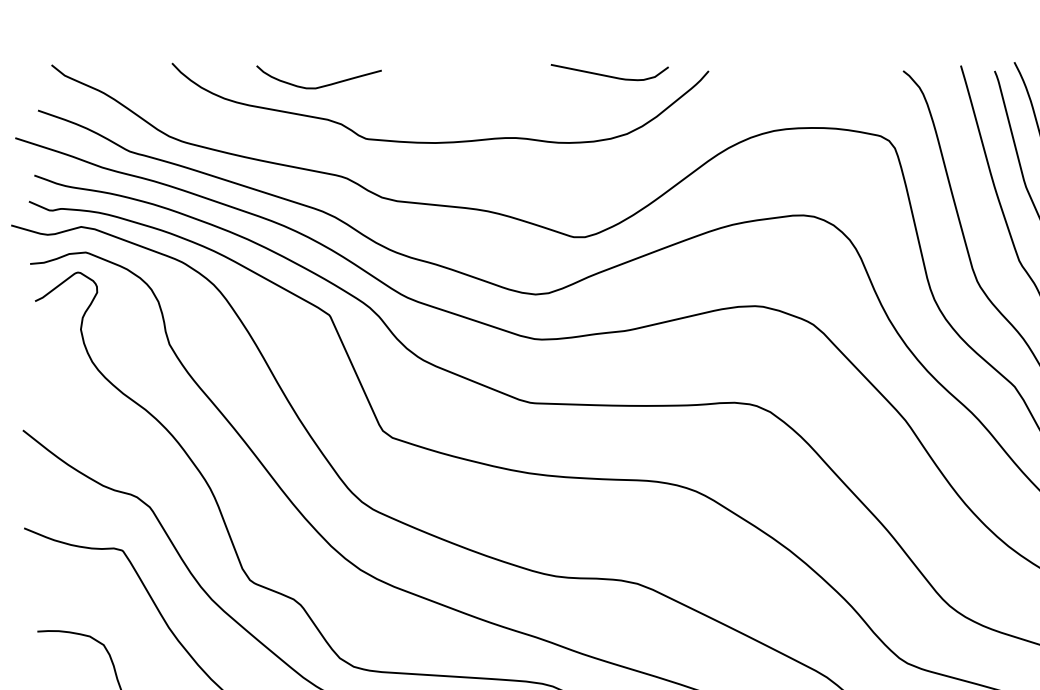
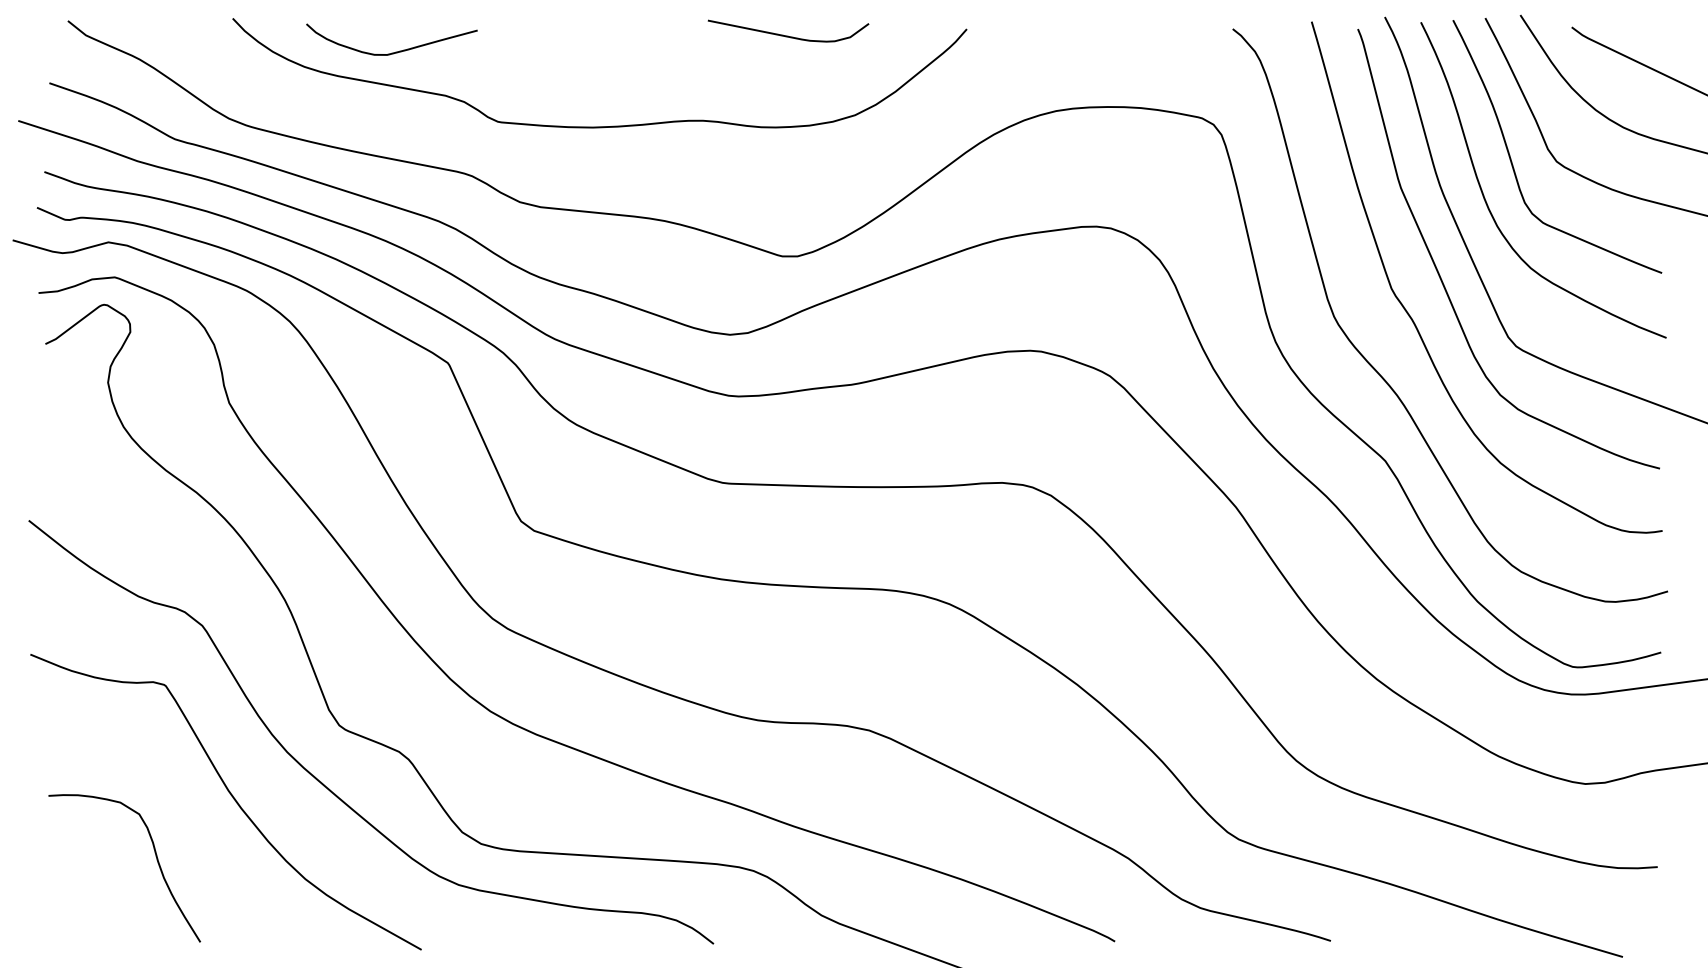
curve: (609, 75) -> (788, 35), moved
curve: (321, 85) -> (395, 51), moved

